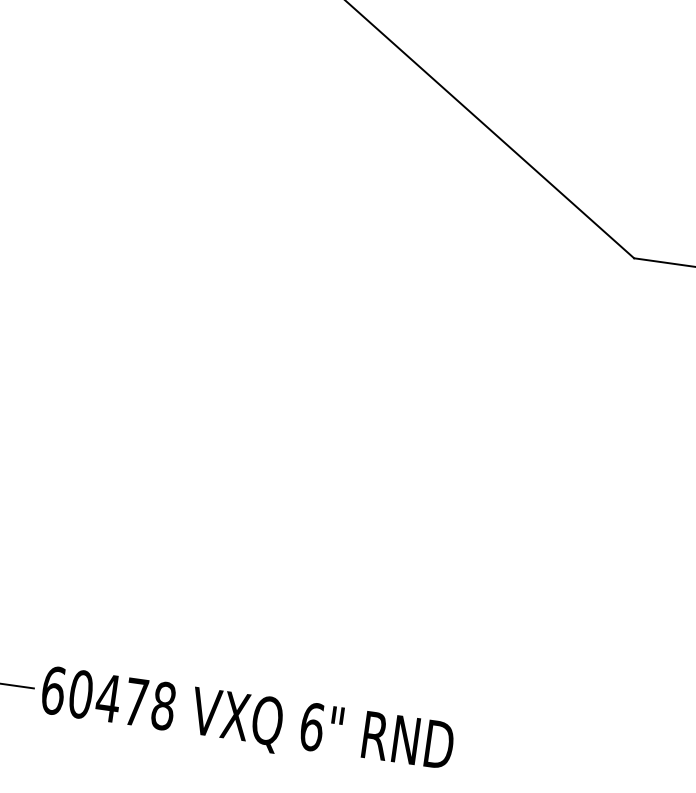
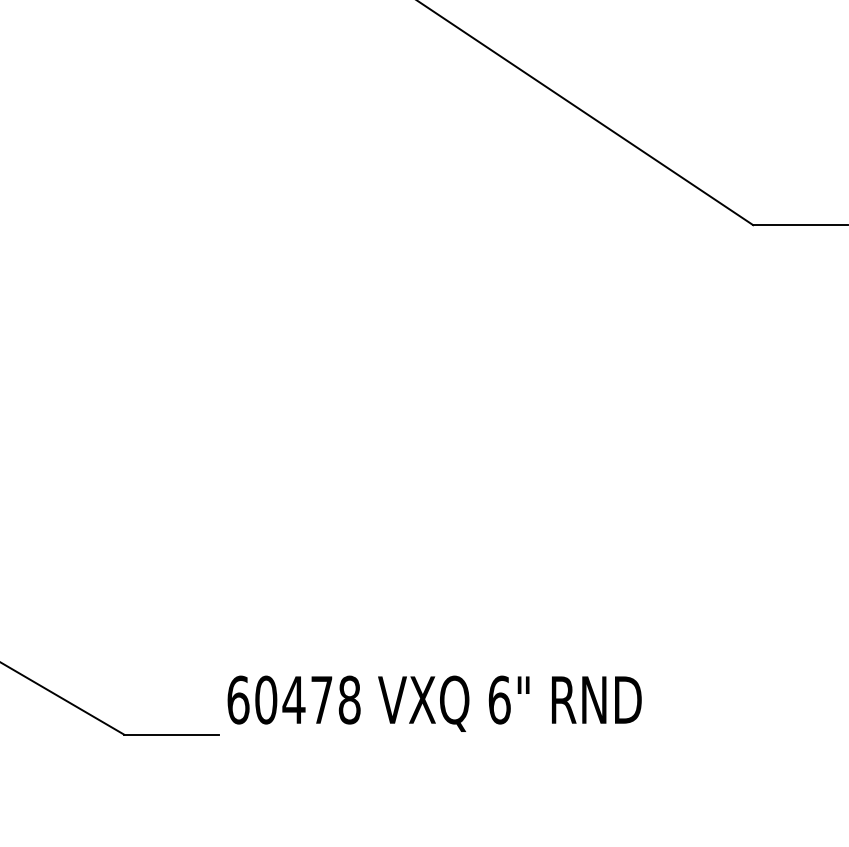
text: (247, 721) -> (434, 703), moved

